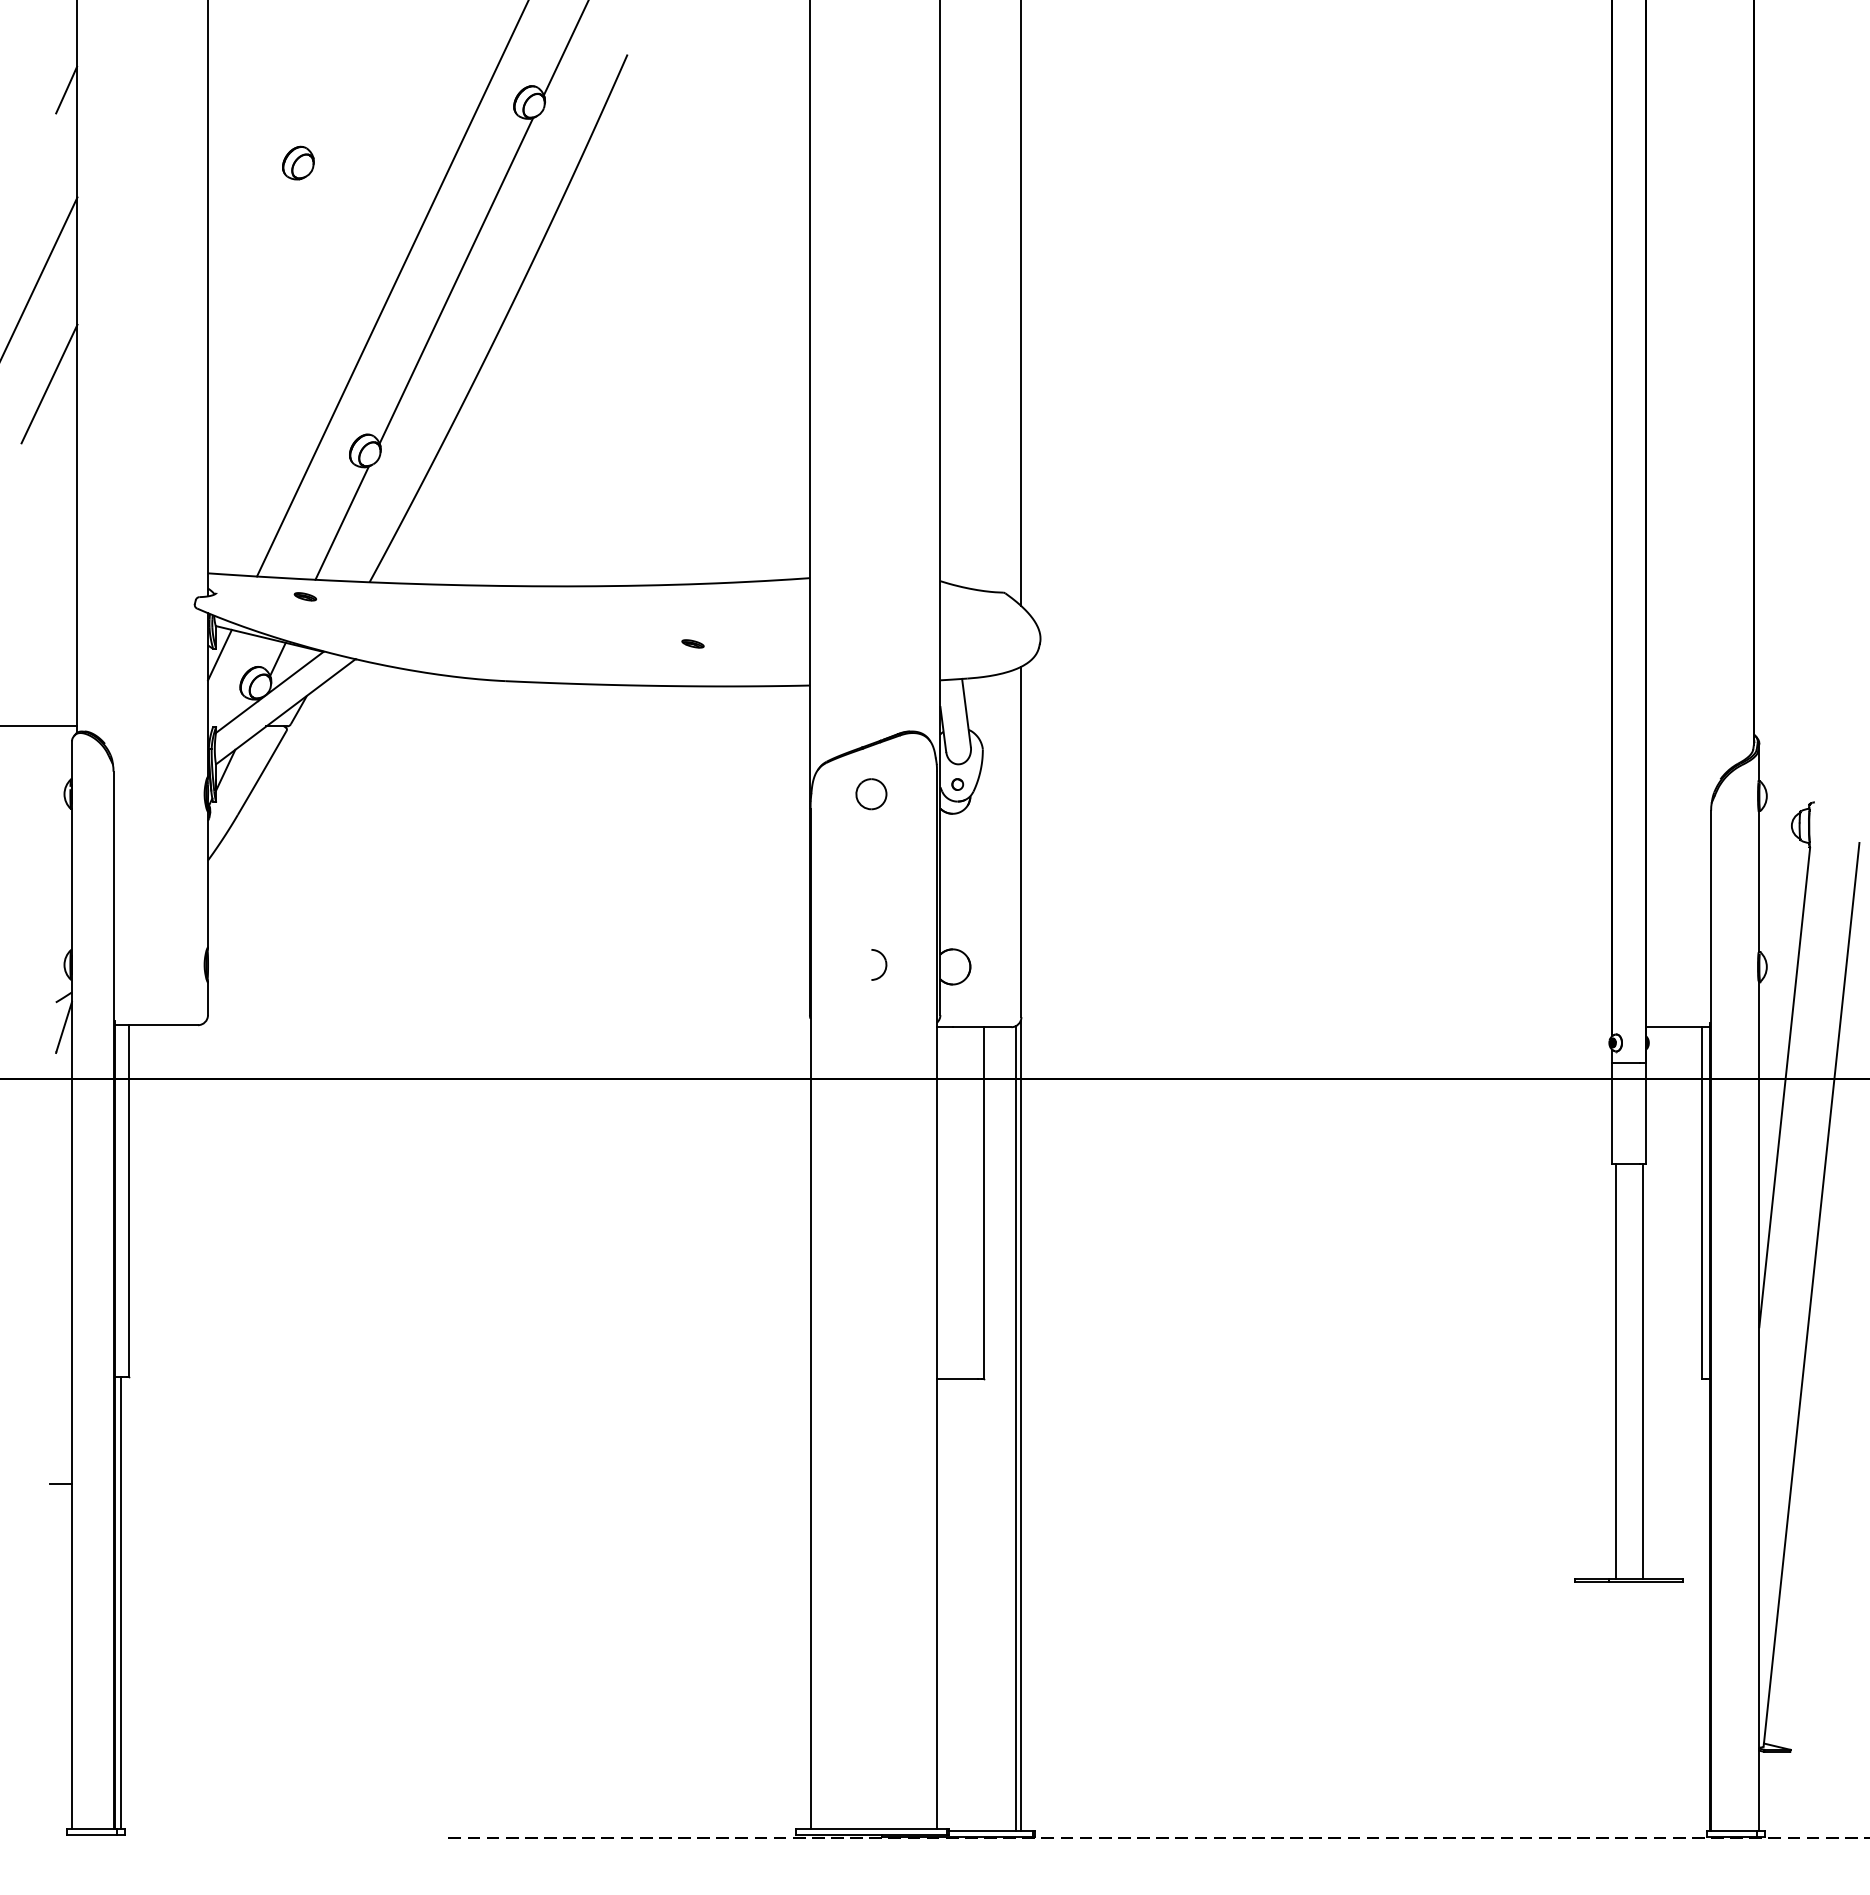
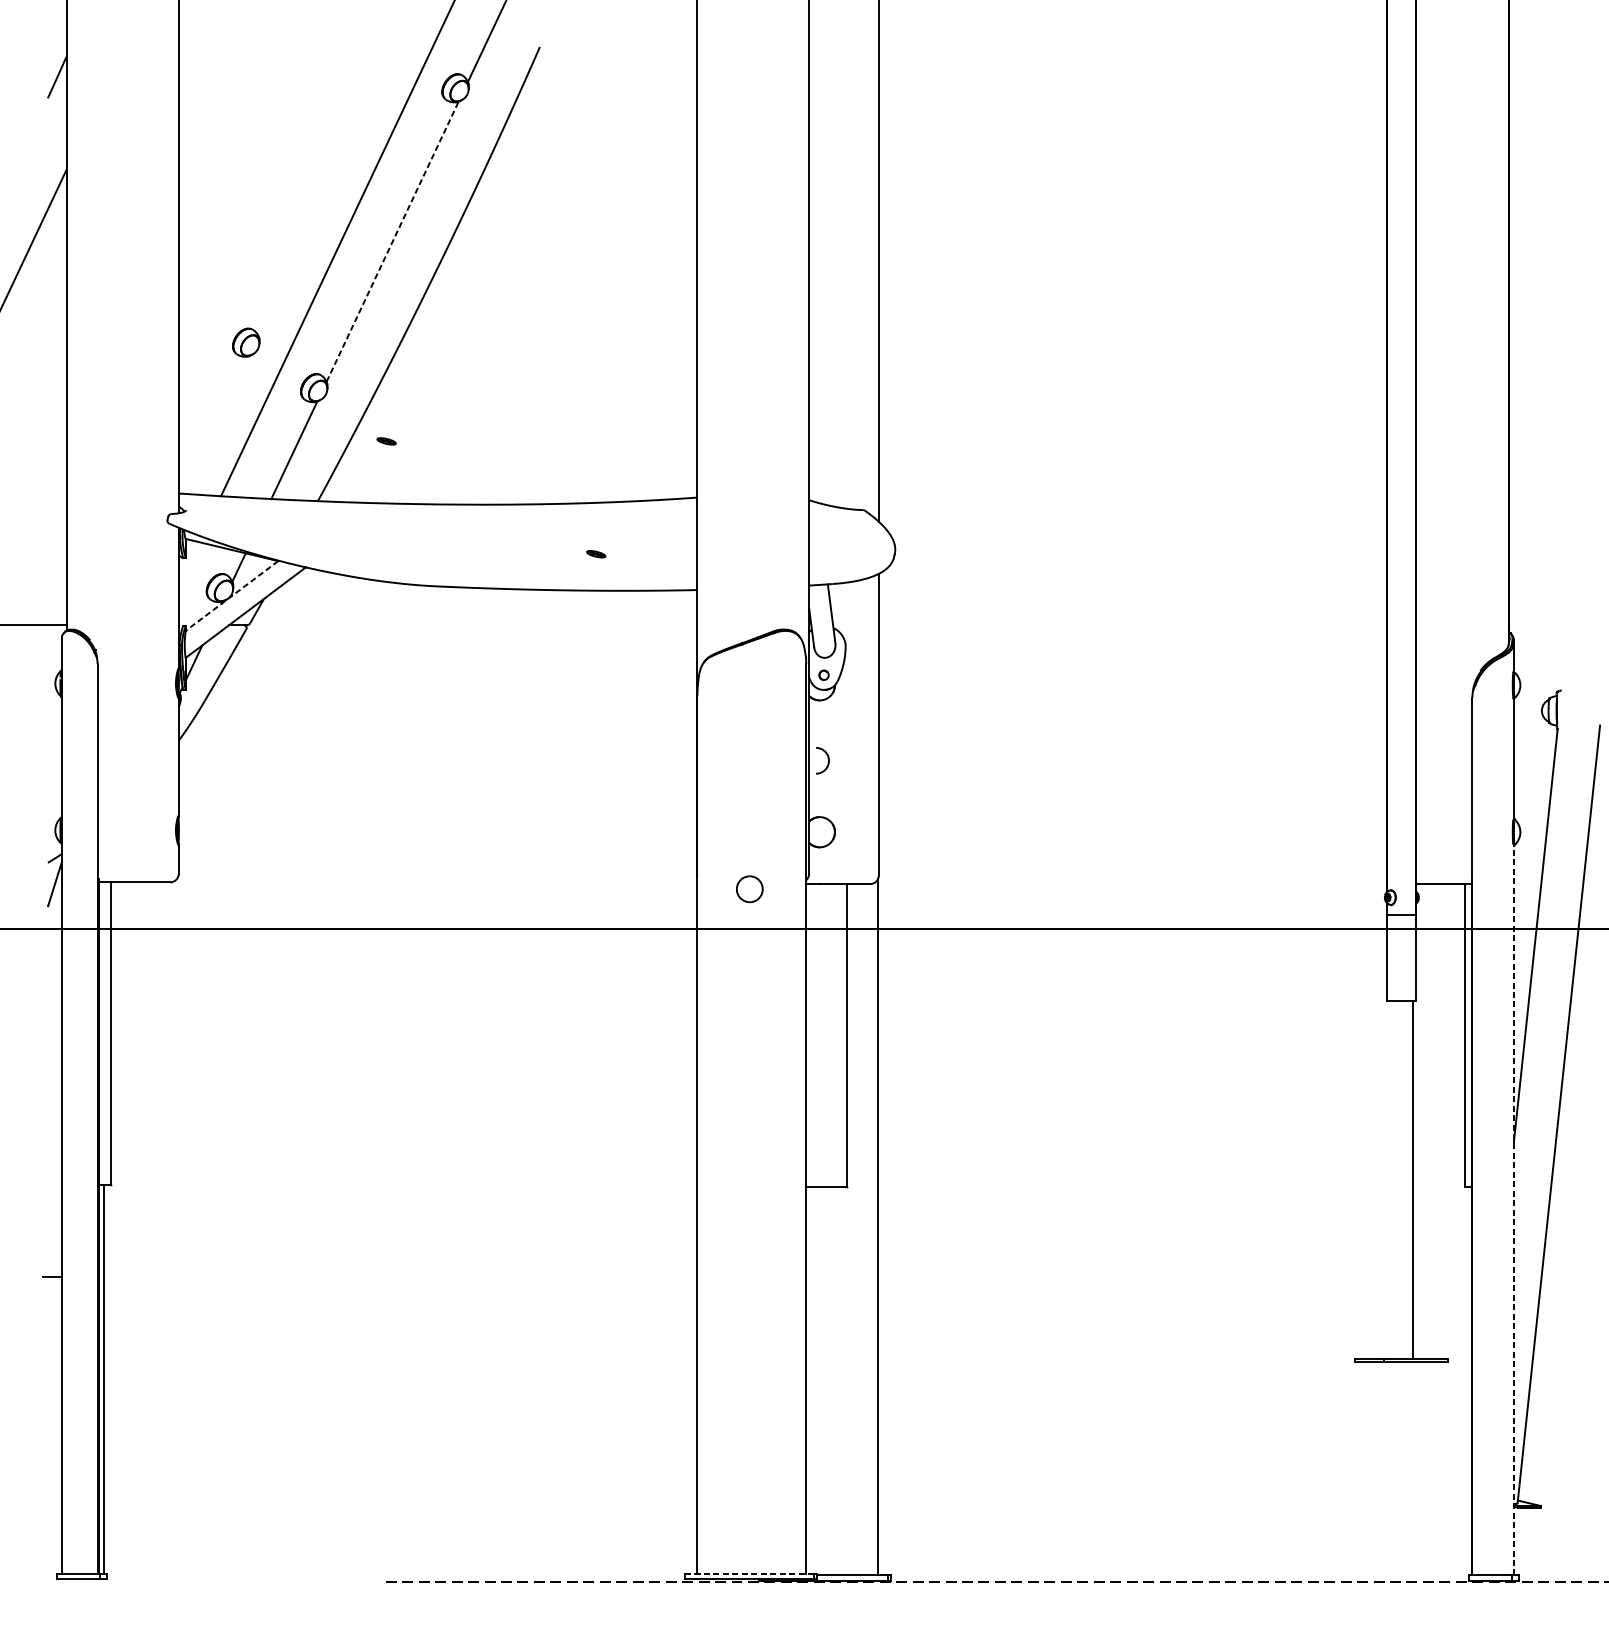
part: (298, 162) -> (246, 342), moved
line: (456, 280) -> (392, 241), solid -> dashed
line: (49, 383) -> (42, 330), removed
part: (305, 596) -> (386, 441), moved
line: (219, 654) -> (188, 563), removed
line: (269, 692) -> (231, 596), solid -> dashed
part: (871, 794) -> (749, 889), moved
part: (879, 964) -> (823, 760), moved
line: (1615, 1371) -> (1390, 1180), removed
line: (1759, 1405) -> (1514, 1209), solid -> dashed
line: (1015, 1428) -> (873, 1229), removed
line: (871, 1828) -> (749, 1573), solid -> dashed

